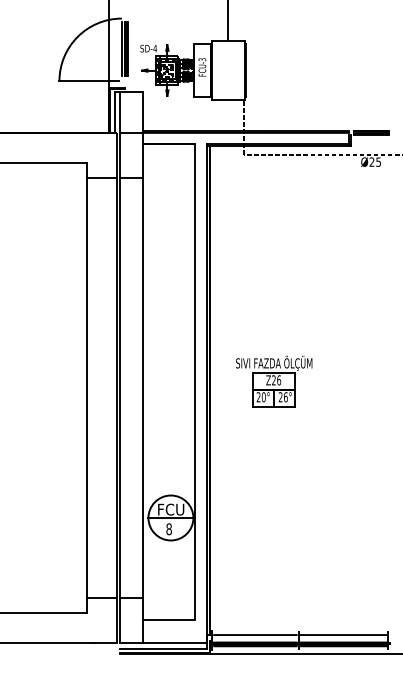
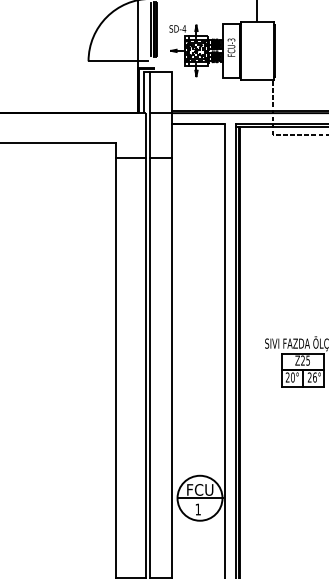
text: (279, 380) -> (308, 360), Z26 -> Z25
text: (168, 529) -> (197, 509), 8 -> 1

